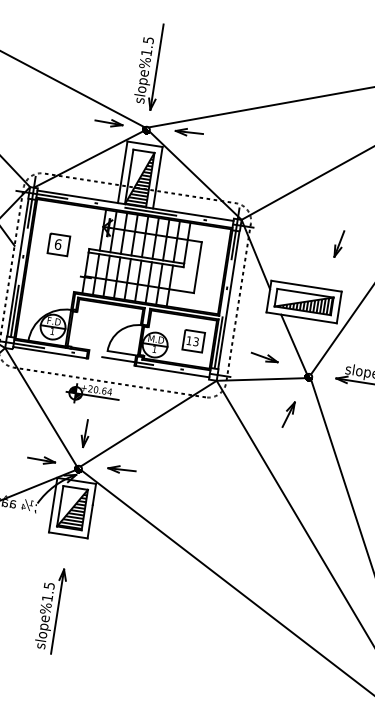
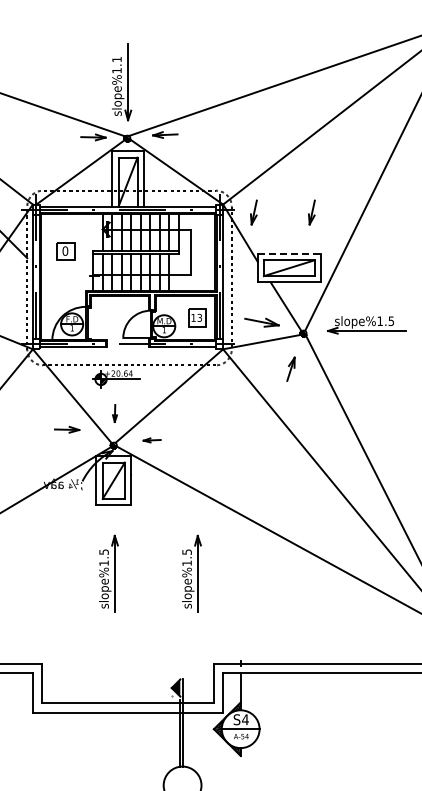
text: (148, 40) -> (116, 59), slope%1.5 -> slope%1.1
hatch: (139, 177) -> (127, 181), removed
part: (274, 233) -> (253, 212), added
text: (58, 243) -> (65, 250), 6 -> 0
line: (306, 286) -> (289, 254), solid -> dashed
hatch: (304, 302) -> (289, 268), removed
part: (265, 357) -> (262, 322), size x1.4
part: (84, 433) -> (114, 413), size x0.7
part: (42, 459) -> (67, 429), moved
part: (122, 470) -> (152, 440), size x0.7
hatch: (72, 507) -> (113, 480), removed
part: (142, 624) -> (191, 573), added

